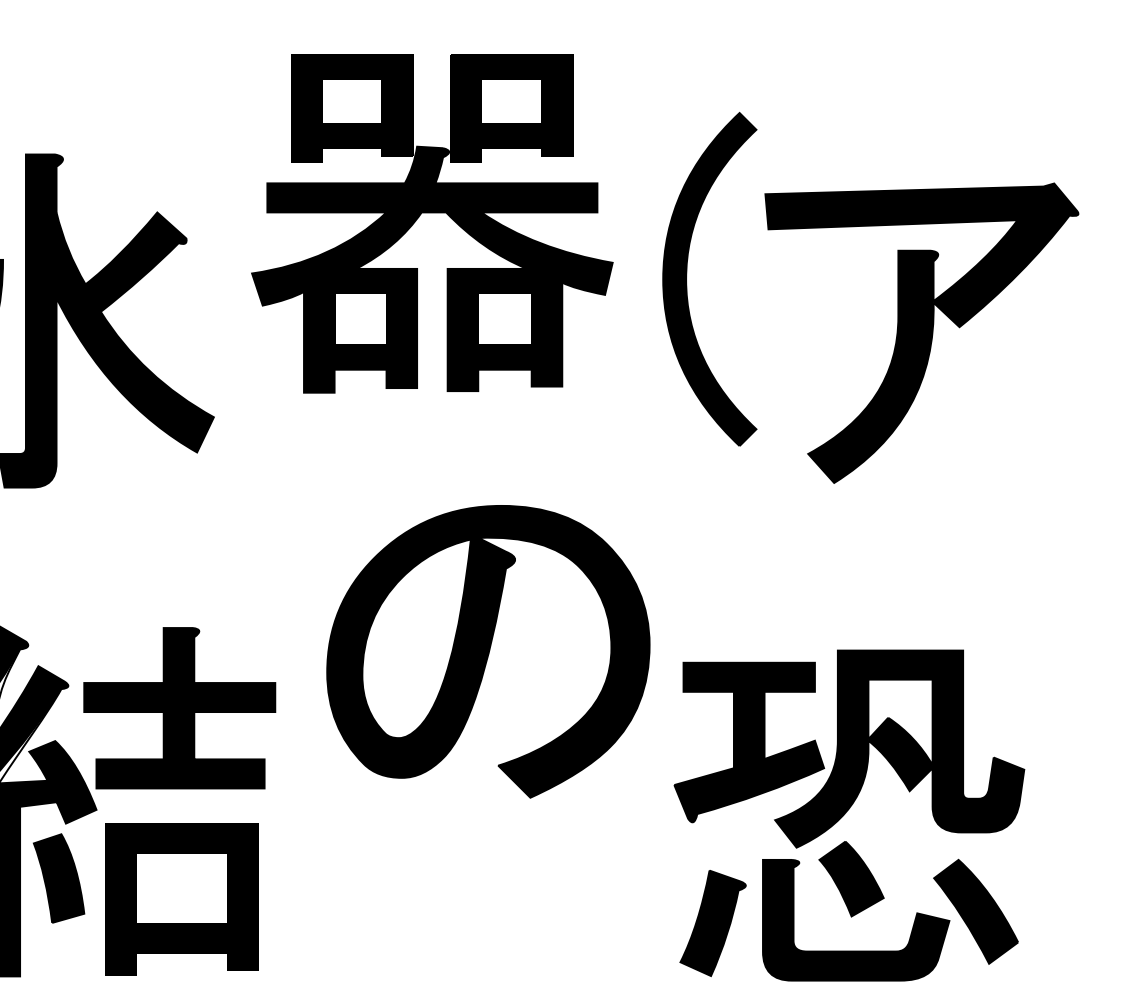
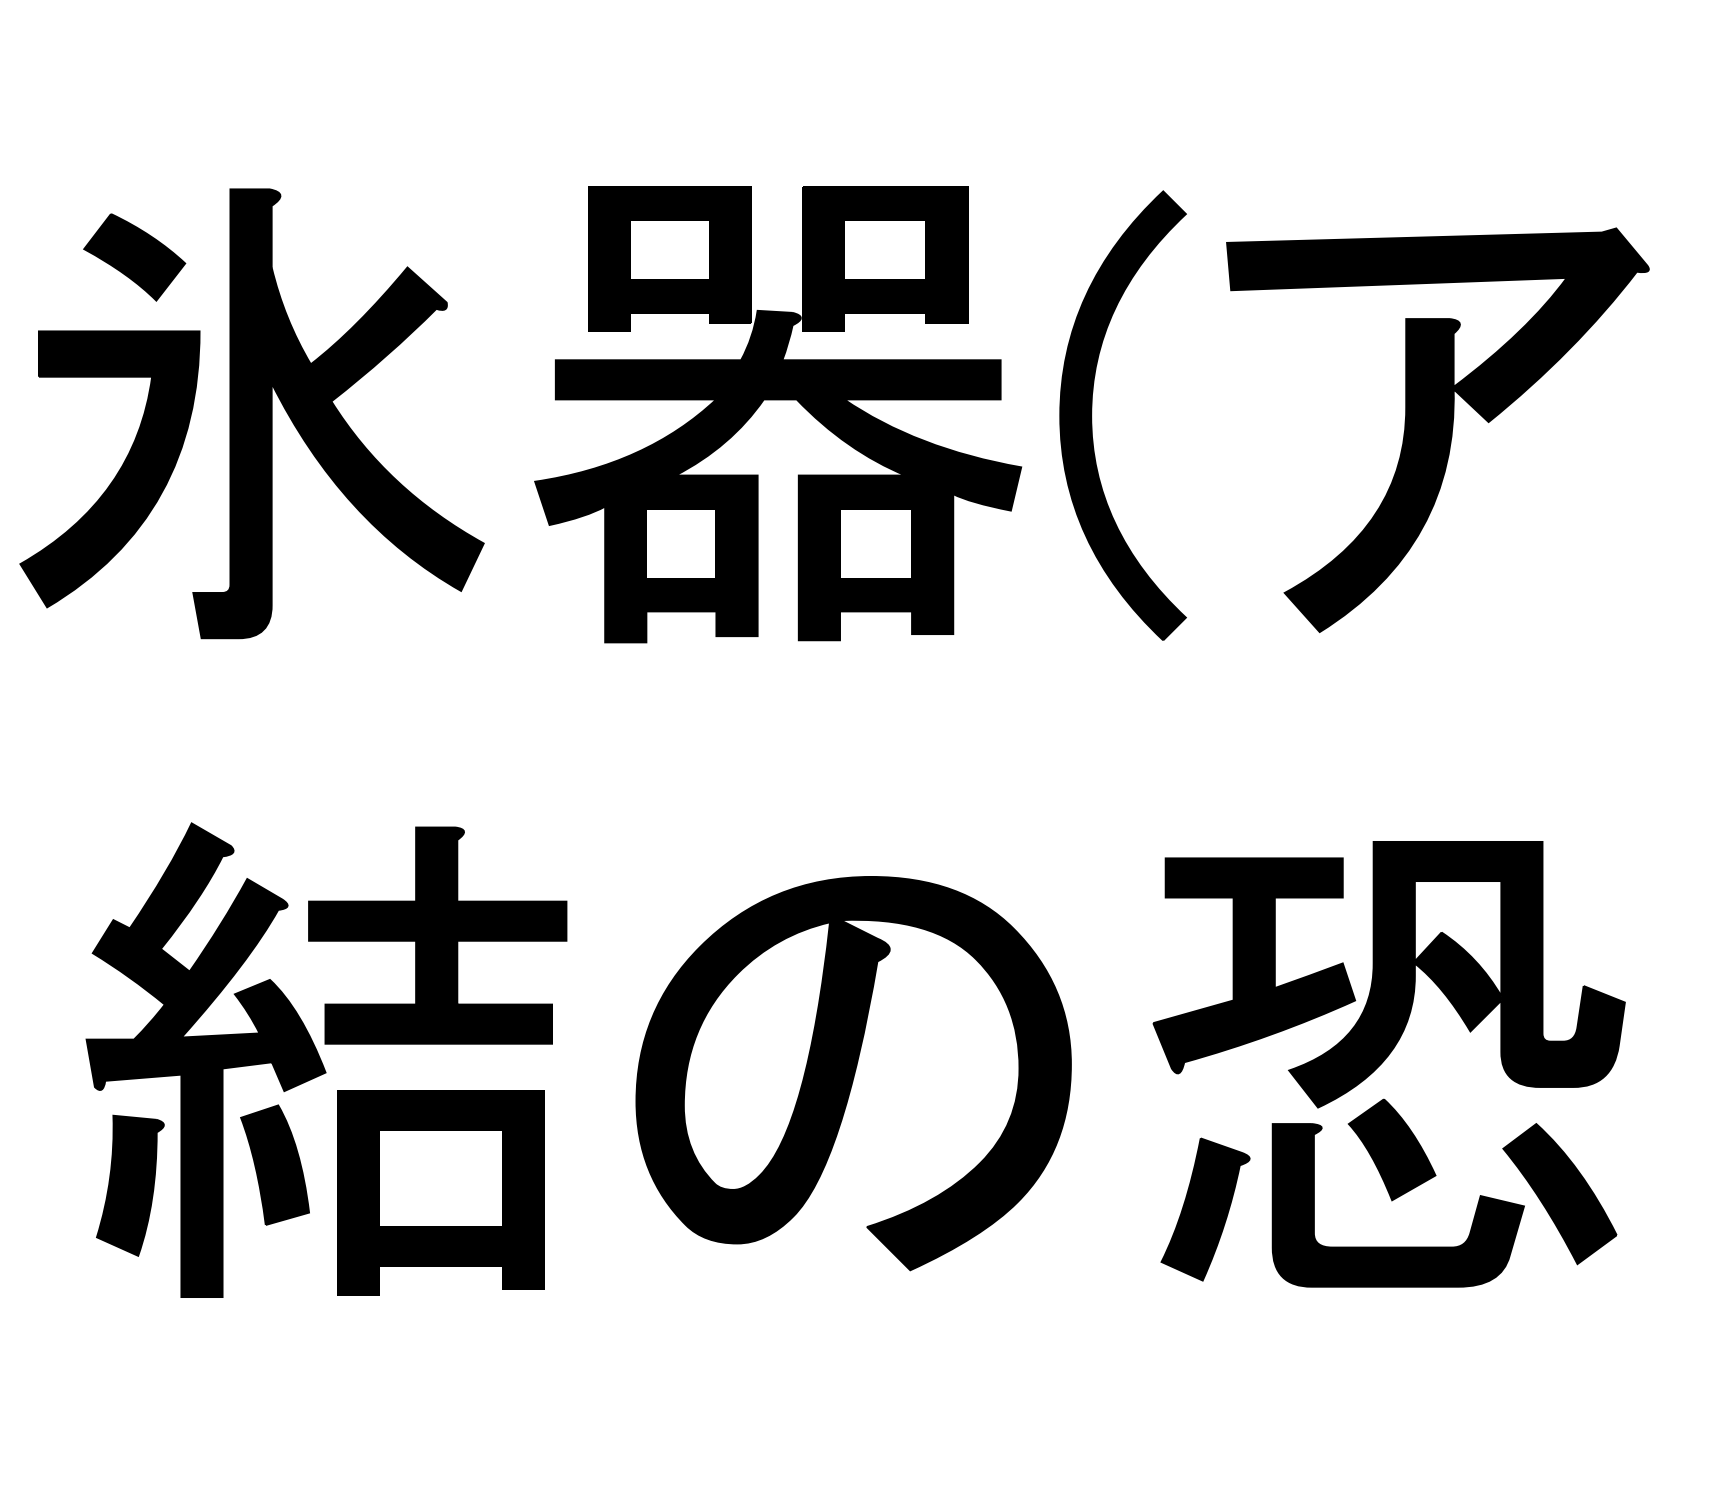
part: (432, 213) -> (778, 400), moved
part: (687, 279) -> (1092, 415), moved
part: (488, 651) -> (853, 1073), moved
part: (848, 815) -> (1388, 1064), moved

